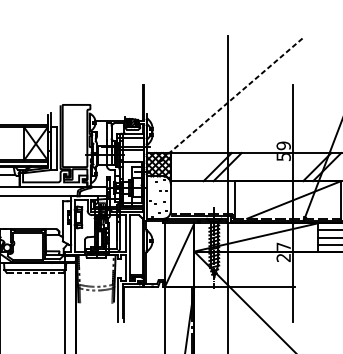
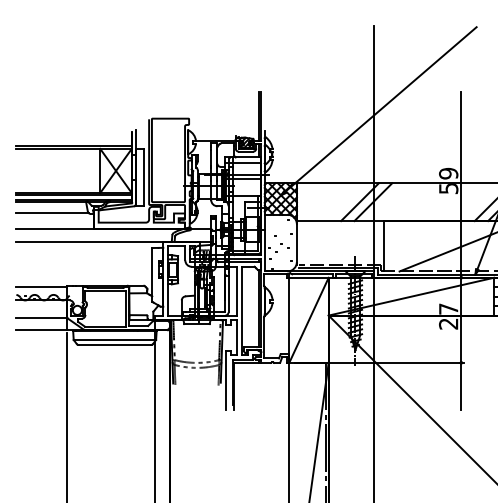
line: (233, 98) -> (381, 109), dashed -> solid
line: (34, 273) -> (114, 344), dashed -> solid

